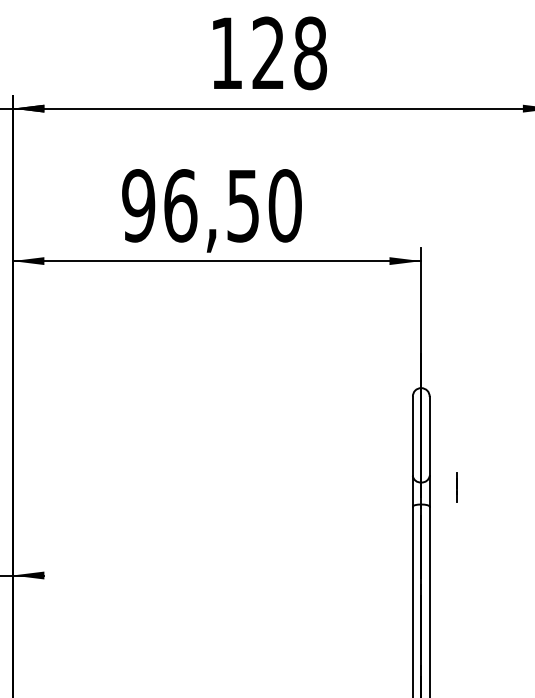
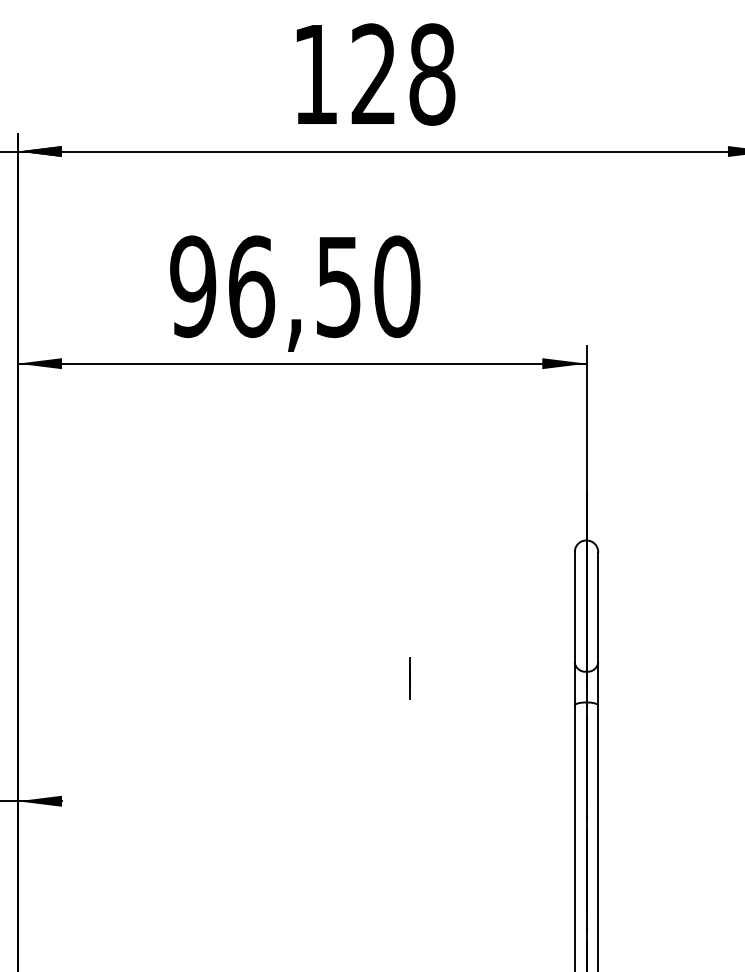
line: (456, 487) -> (408, 678), moved

